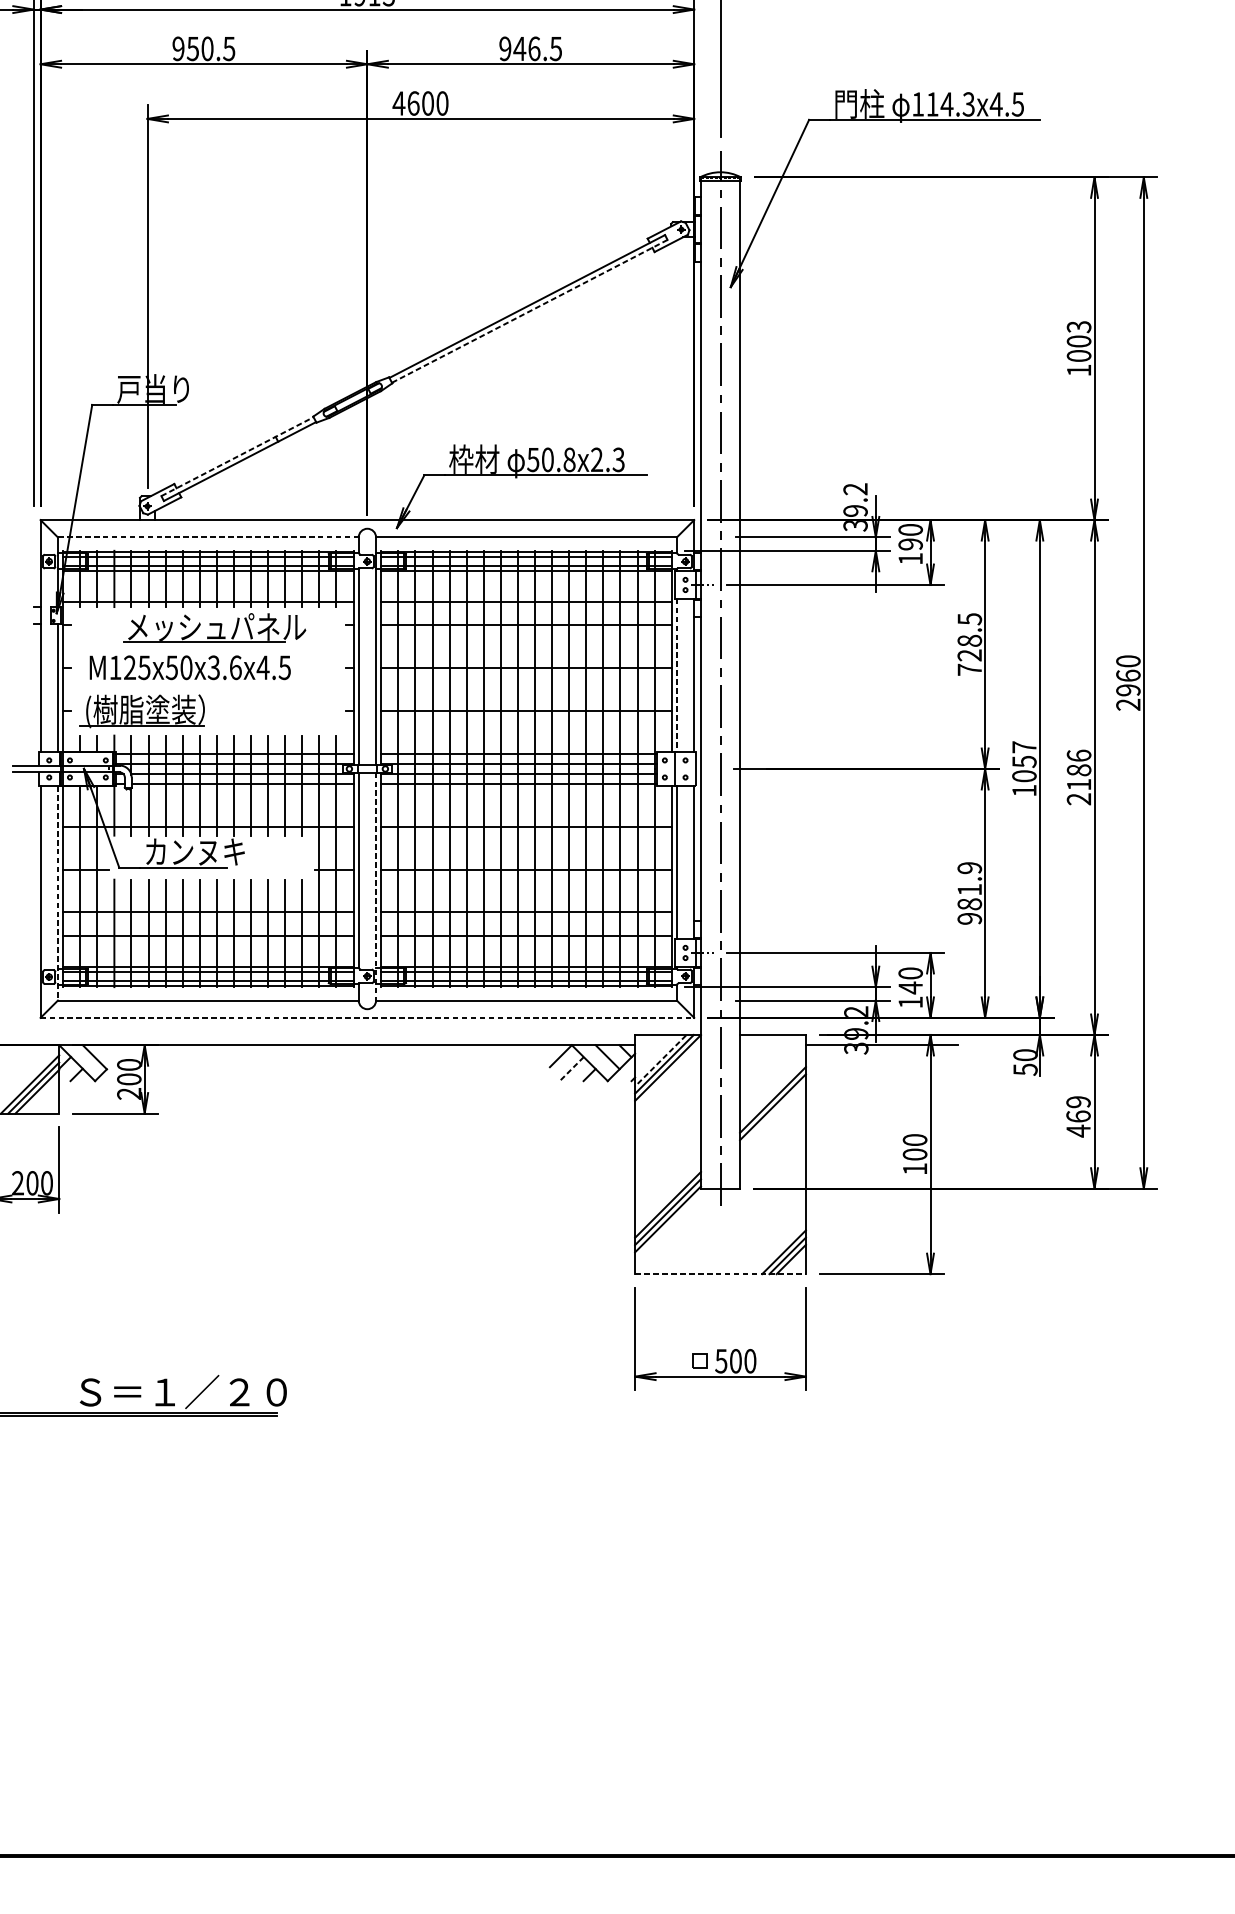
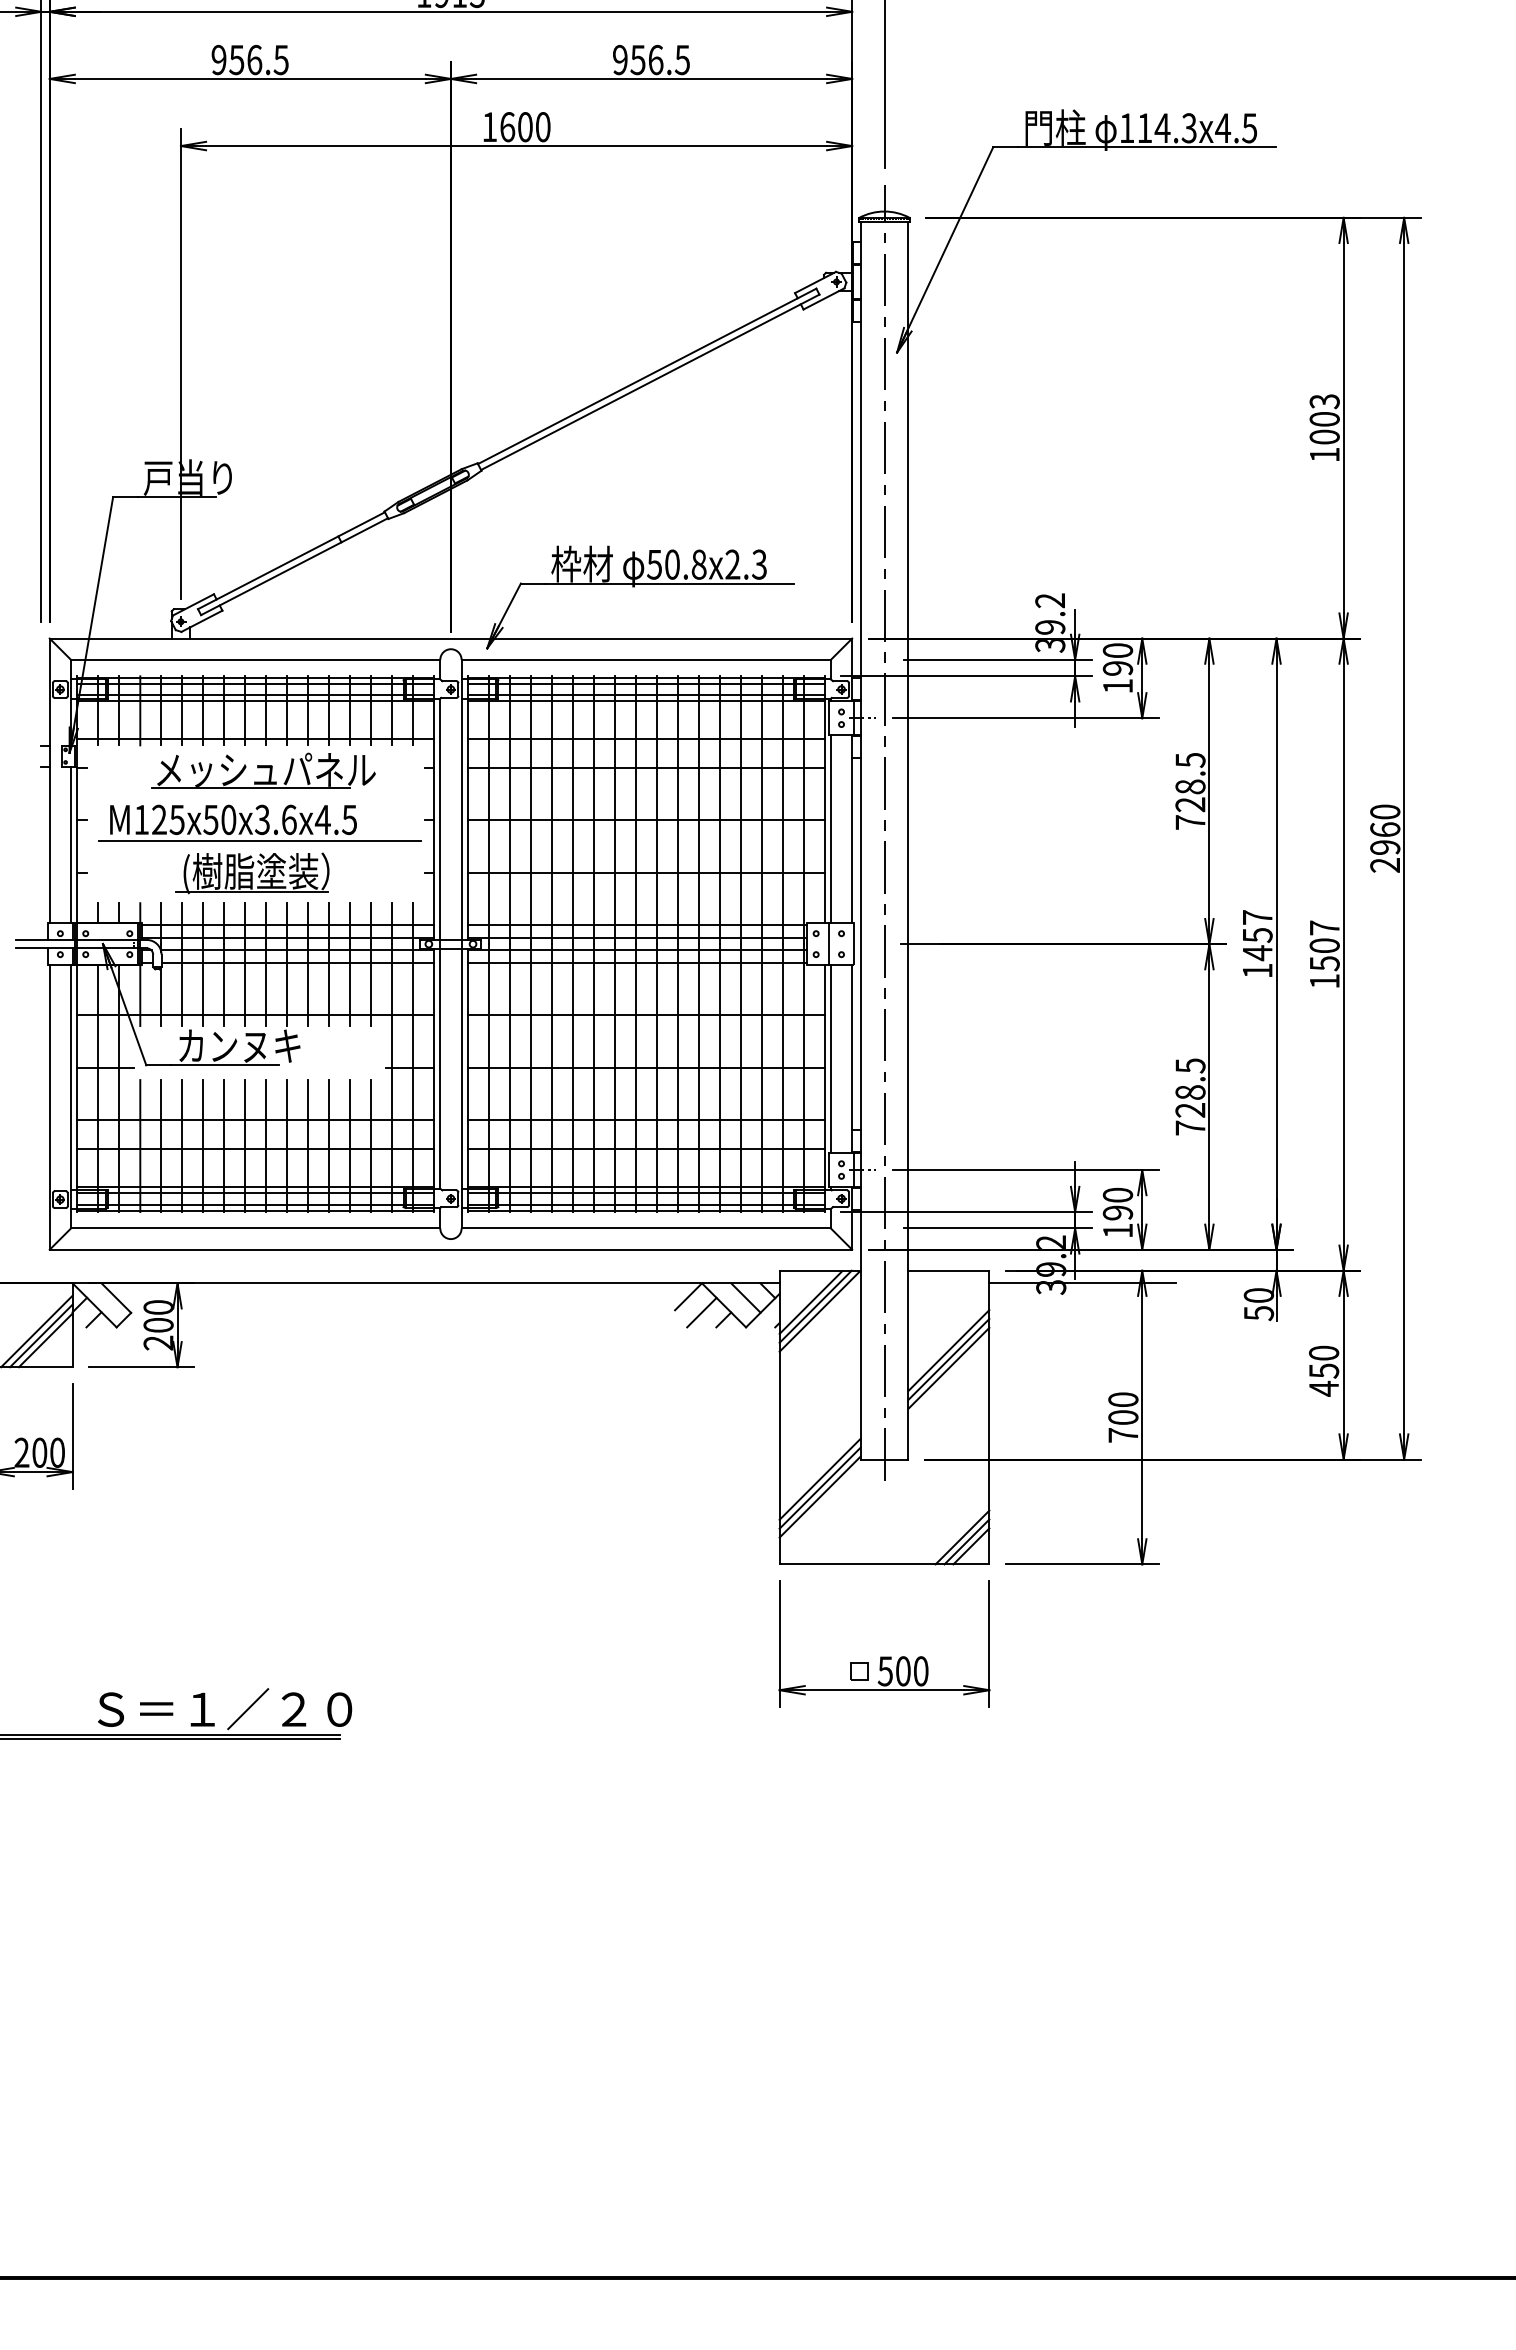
text: (207, 48) -> (254, 59), 950.5 -> 956.5
text: (520, 49) -> (638, 60), 946.5 -> 956.5
text: (398, 102) -> (489, 126), 4600 -> 1600
line: (529, 311) -> (650, 382), dashed -> solid
line: (237, 456) -> (291, 560), dashed -> solid
line: (208, 537) -> (255, 659), dashed -> solid
line: (676, 675) -> (830, 829), dashed -> solid
line: (211, 685) -> (259, 841), added
part: (142, 711) -> (252, 873), moved
text: (1024, 776) -> (1257, 953), 1057 -> 1457
text: (1078, 777) -> (1324, 954), 2186 -> 1507
line: (376, 886) -> (461, 1088), dashed -> solid
line: (58, 893) -> (71, 1096), dashed -> solid
text: (969, 893) -> (1190, 1096), 981.9 -> 728.5
text: (910, 988) -> (1117, 1213), 140 -> 190
line: (367, 1017) -> (451, 1249), dashed -> solid
line: (660, 1060) -> (810, 1302), dashed -> solid
line: (571, 1068) -> (701, 1312), dashed -> solid
text: (1078, 1108) -> (1324, 1361), 469 -> 450
line: (772, 1113) -> (948, 1367), added
text: (915, 1169) -> (1123, 1435), 100 -> 700
line: (720, 1274) -> (884, 1564), dashed -> solid

